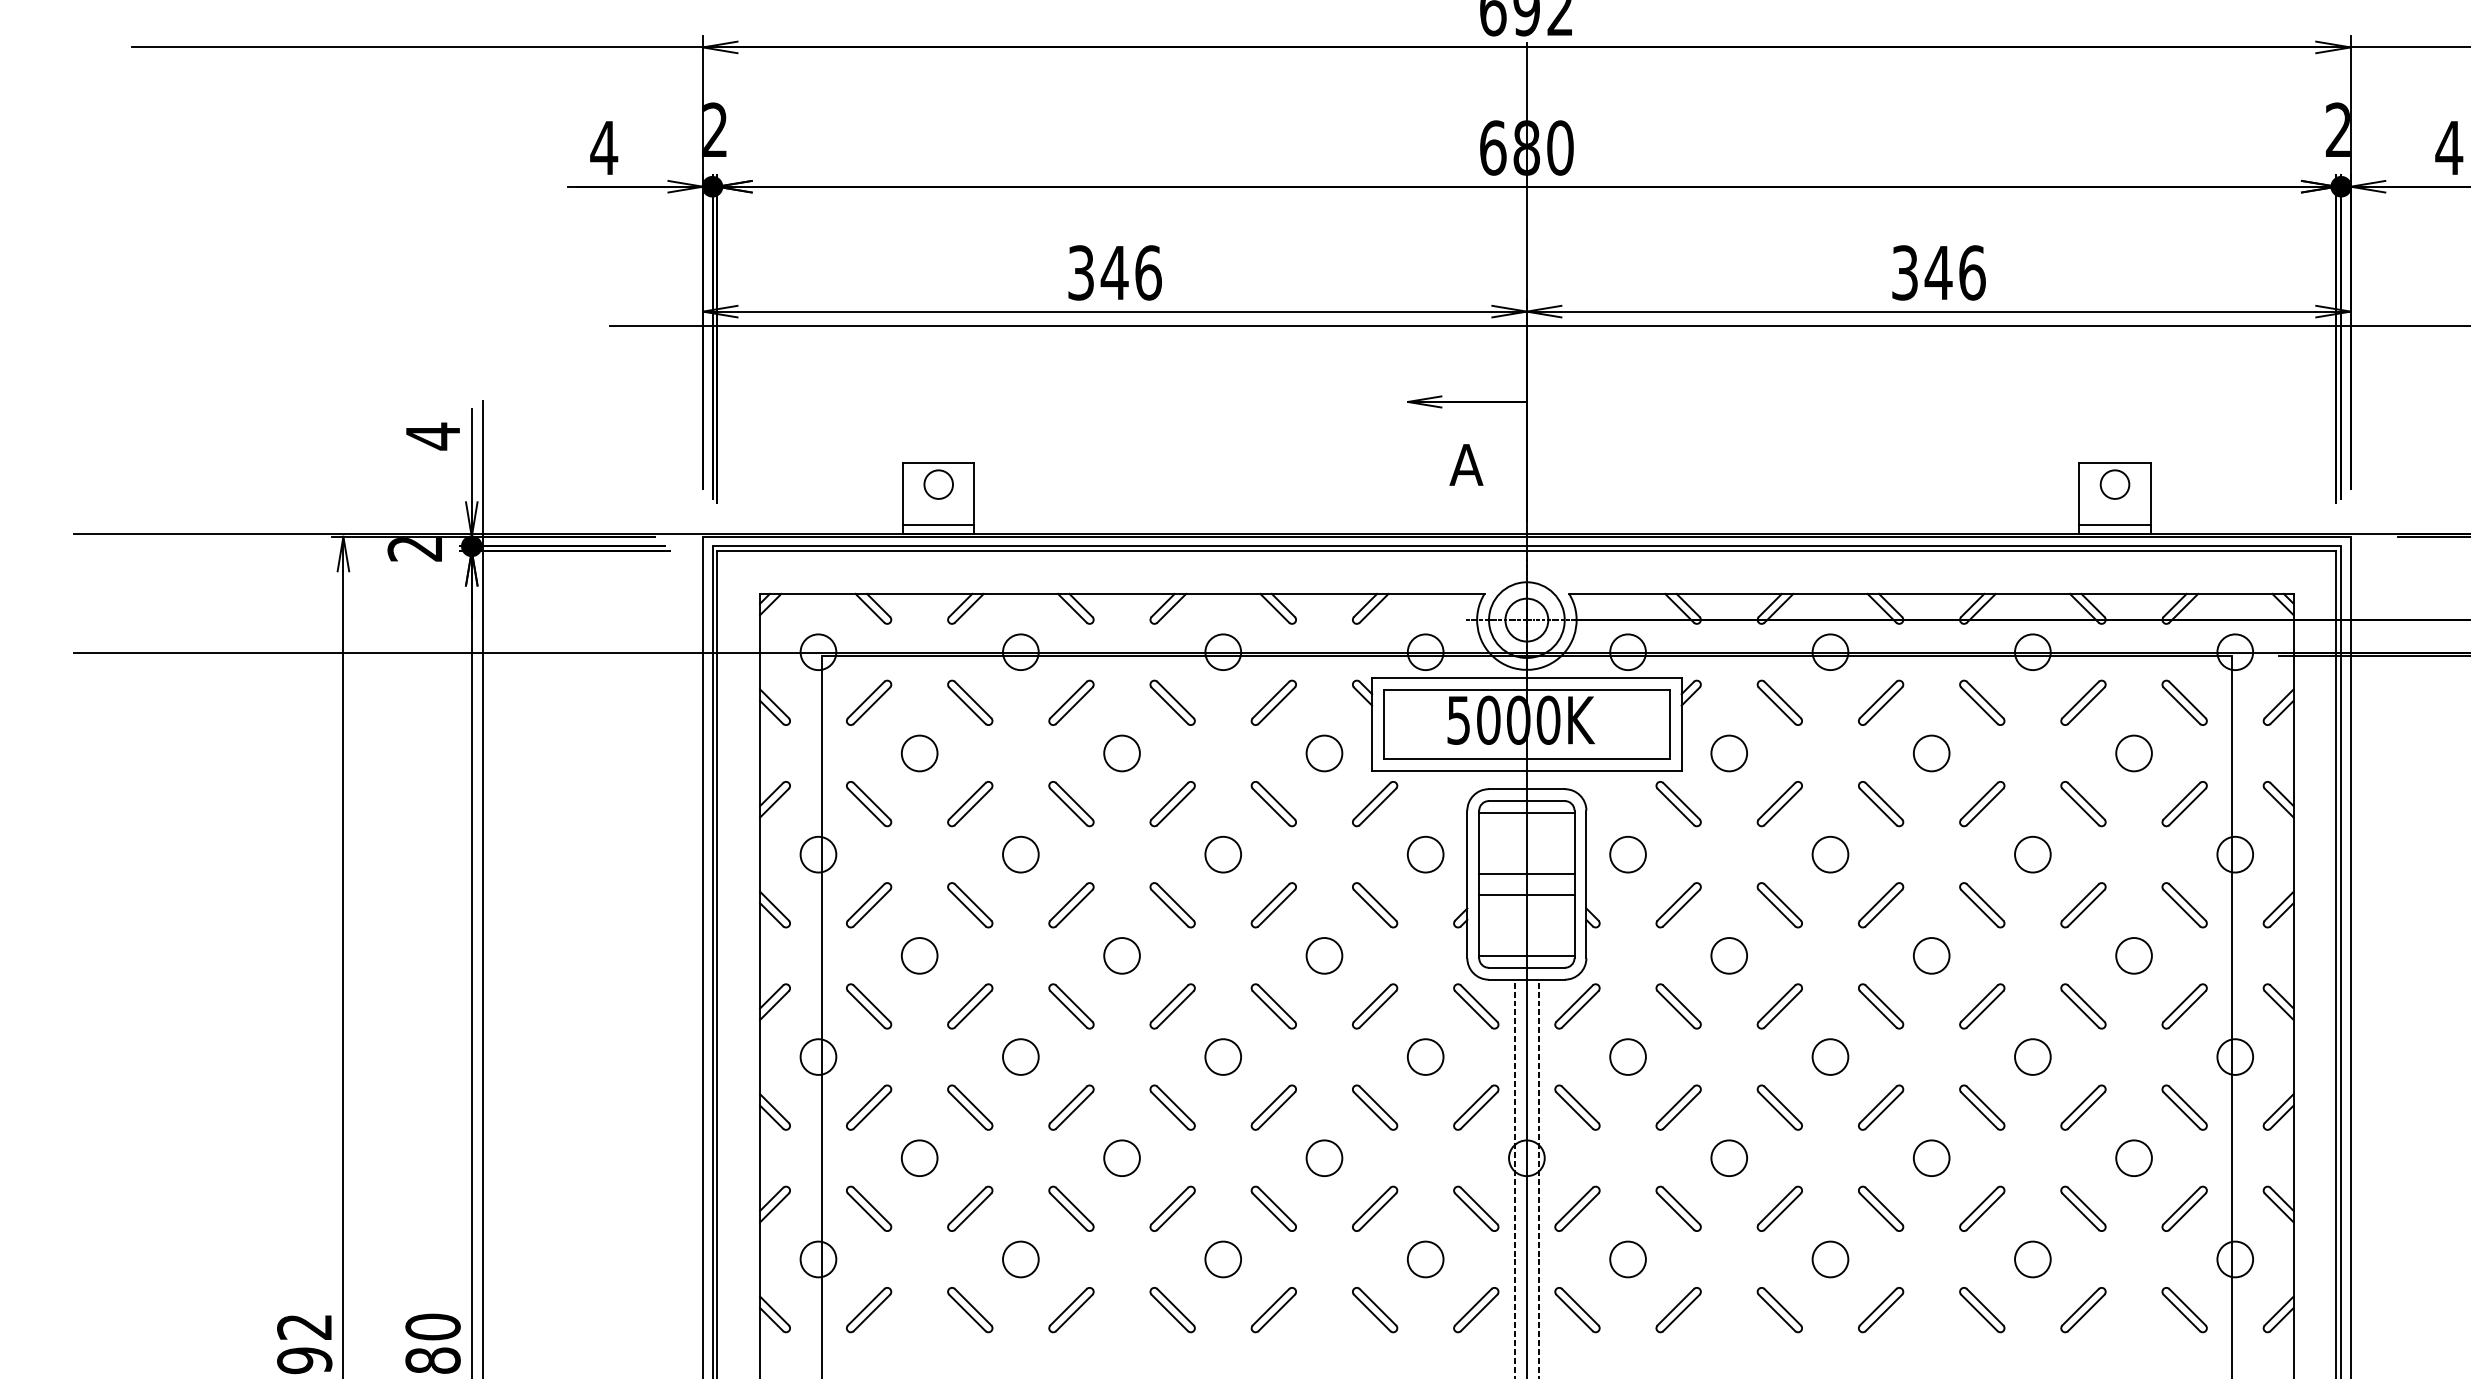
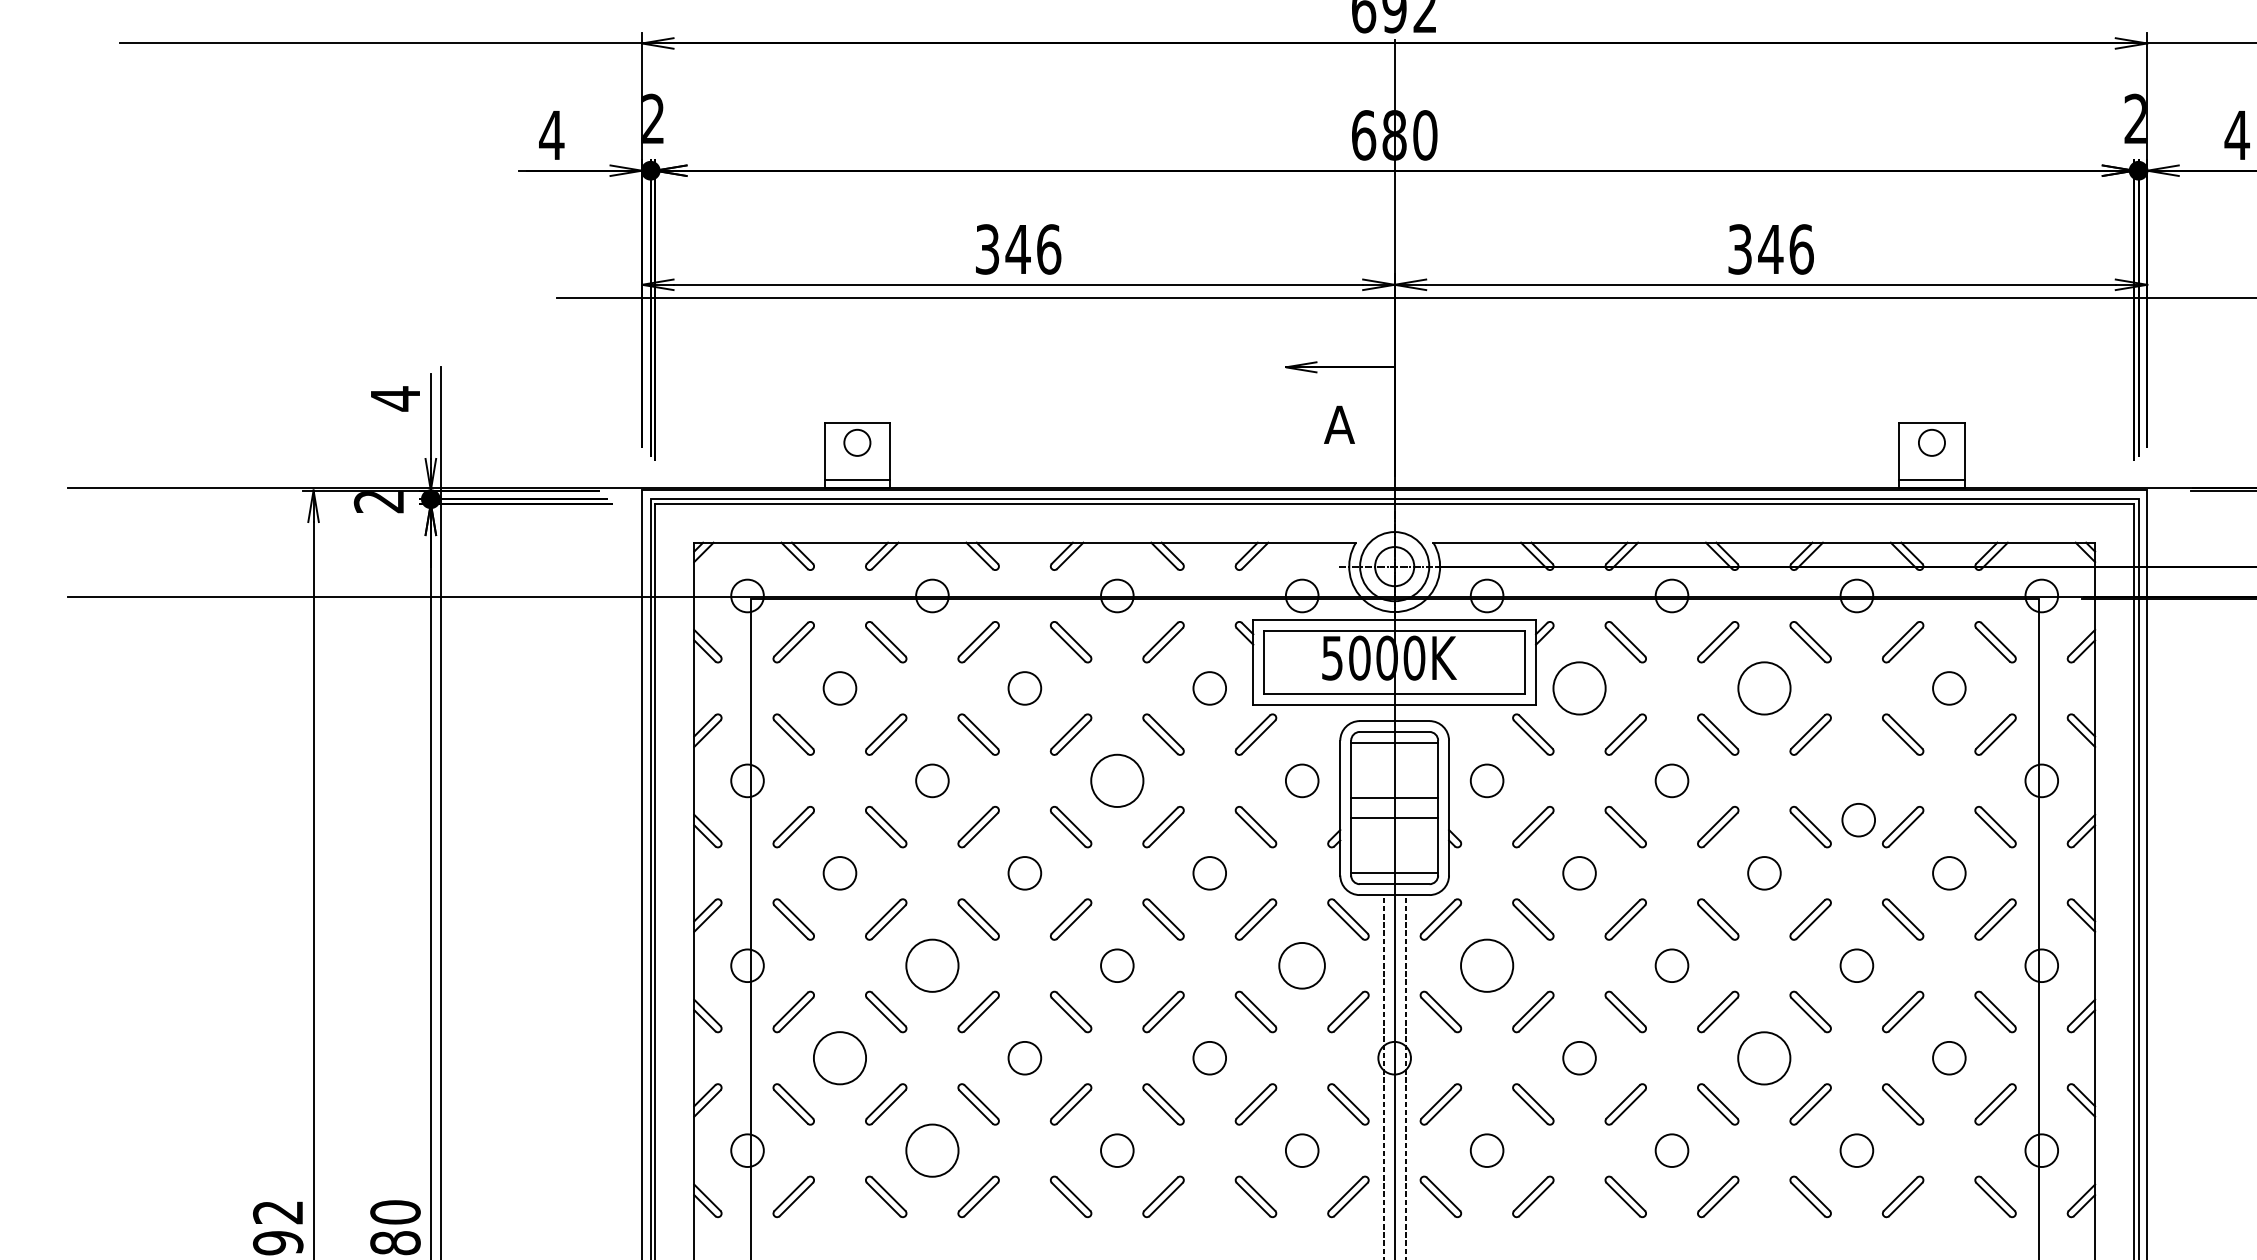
circle: (1729, 753) -> (1579, 688), size x1.6
circle: (1931, 753) -> (1764, 688), size x1.6
circle: (1223, 854) -> (1117, 780), size x1.6
circle: (2032, 854) -> (1858, 820), moved
circle: (1020, 1056) -> (932, 965), size x1.6
circle: (1425, 1056) -> (1302, 965), size x1.4
circle: (1627, 1056) -> (1486, 965), size x1.6
circle: (1931, 1157) -> (1764, 1057), size x1.6
circle: (919, 1158) -> (839, 1058), size x1.6
circle: (1020, 1259) -> (932, 1150), size x1.6

